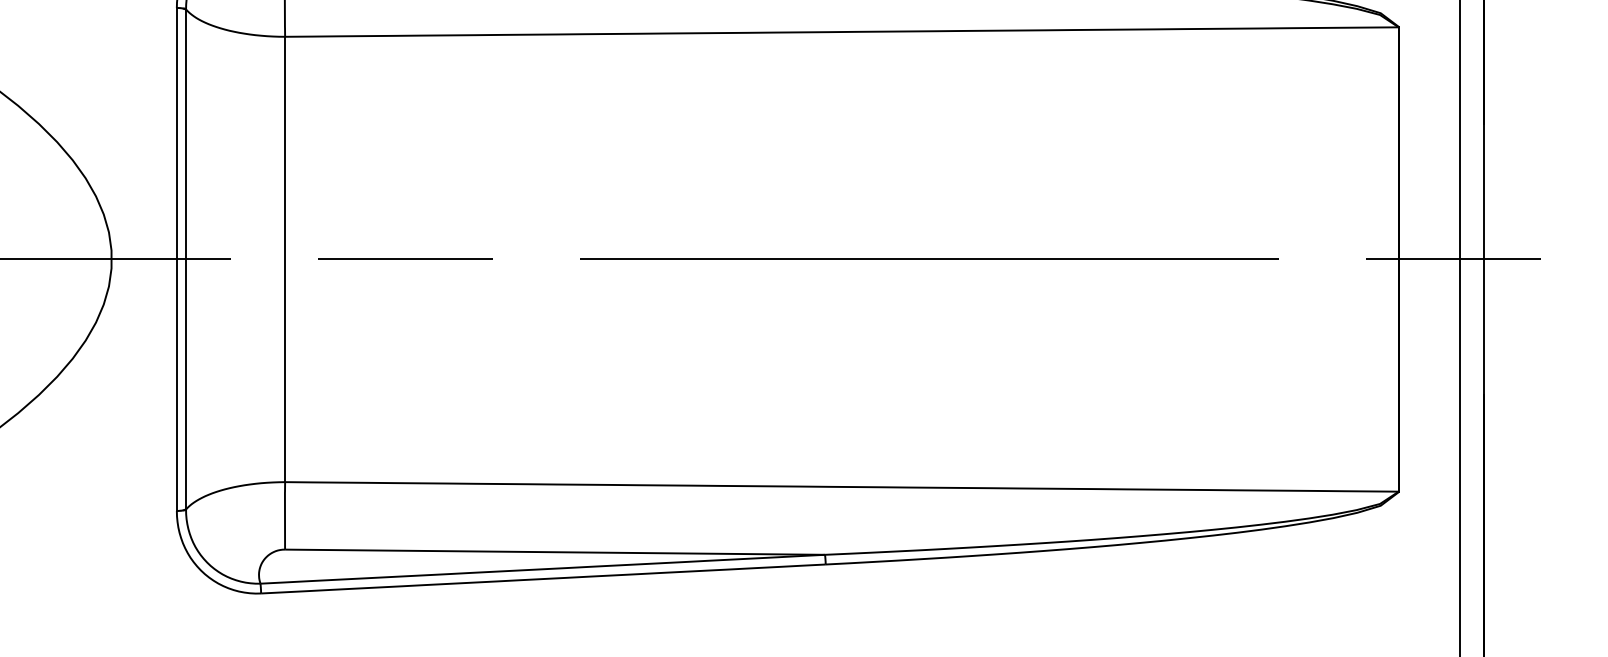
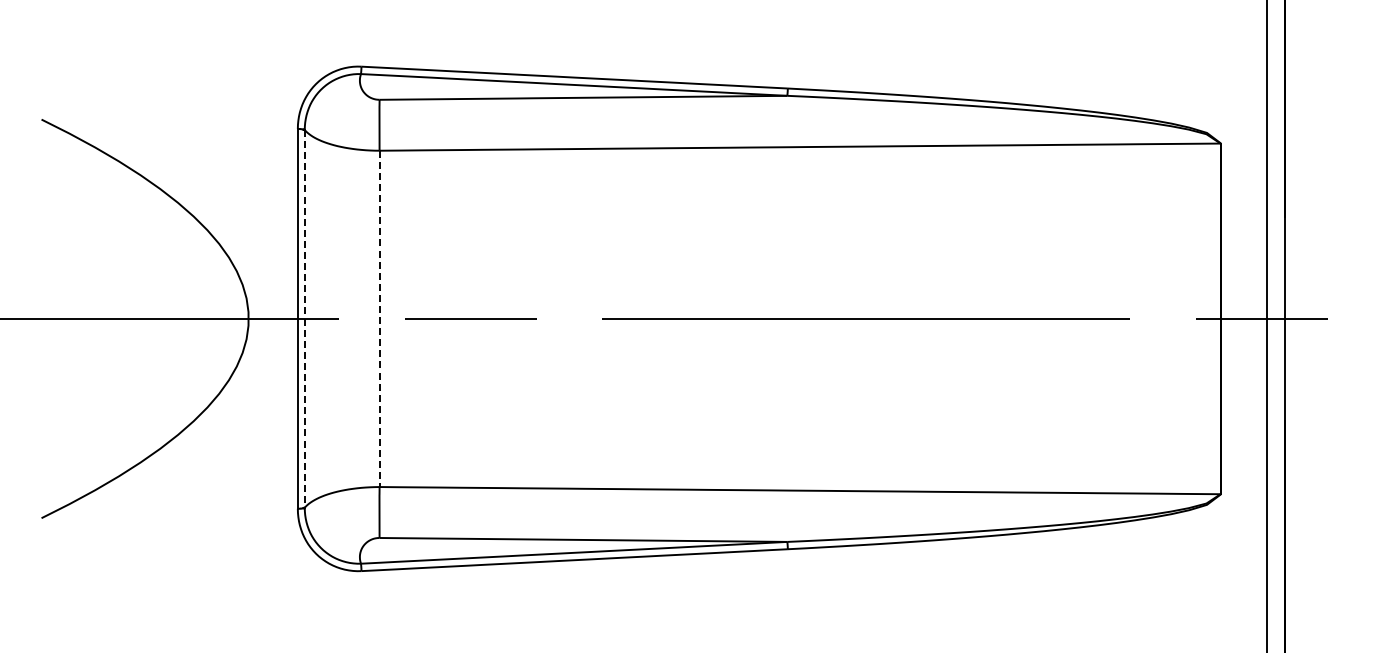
line: (185, 258) -> (304, 318), solid -> dashed
line: (284, 260) -> (379, 319), solid -> dashed

